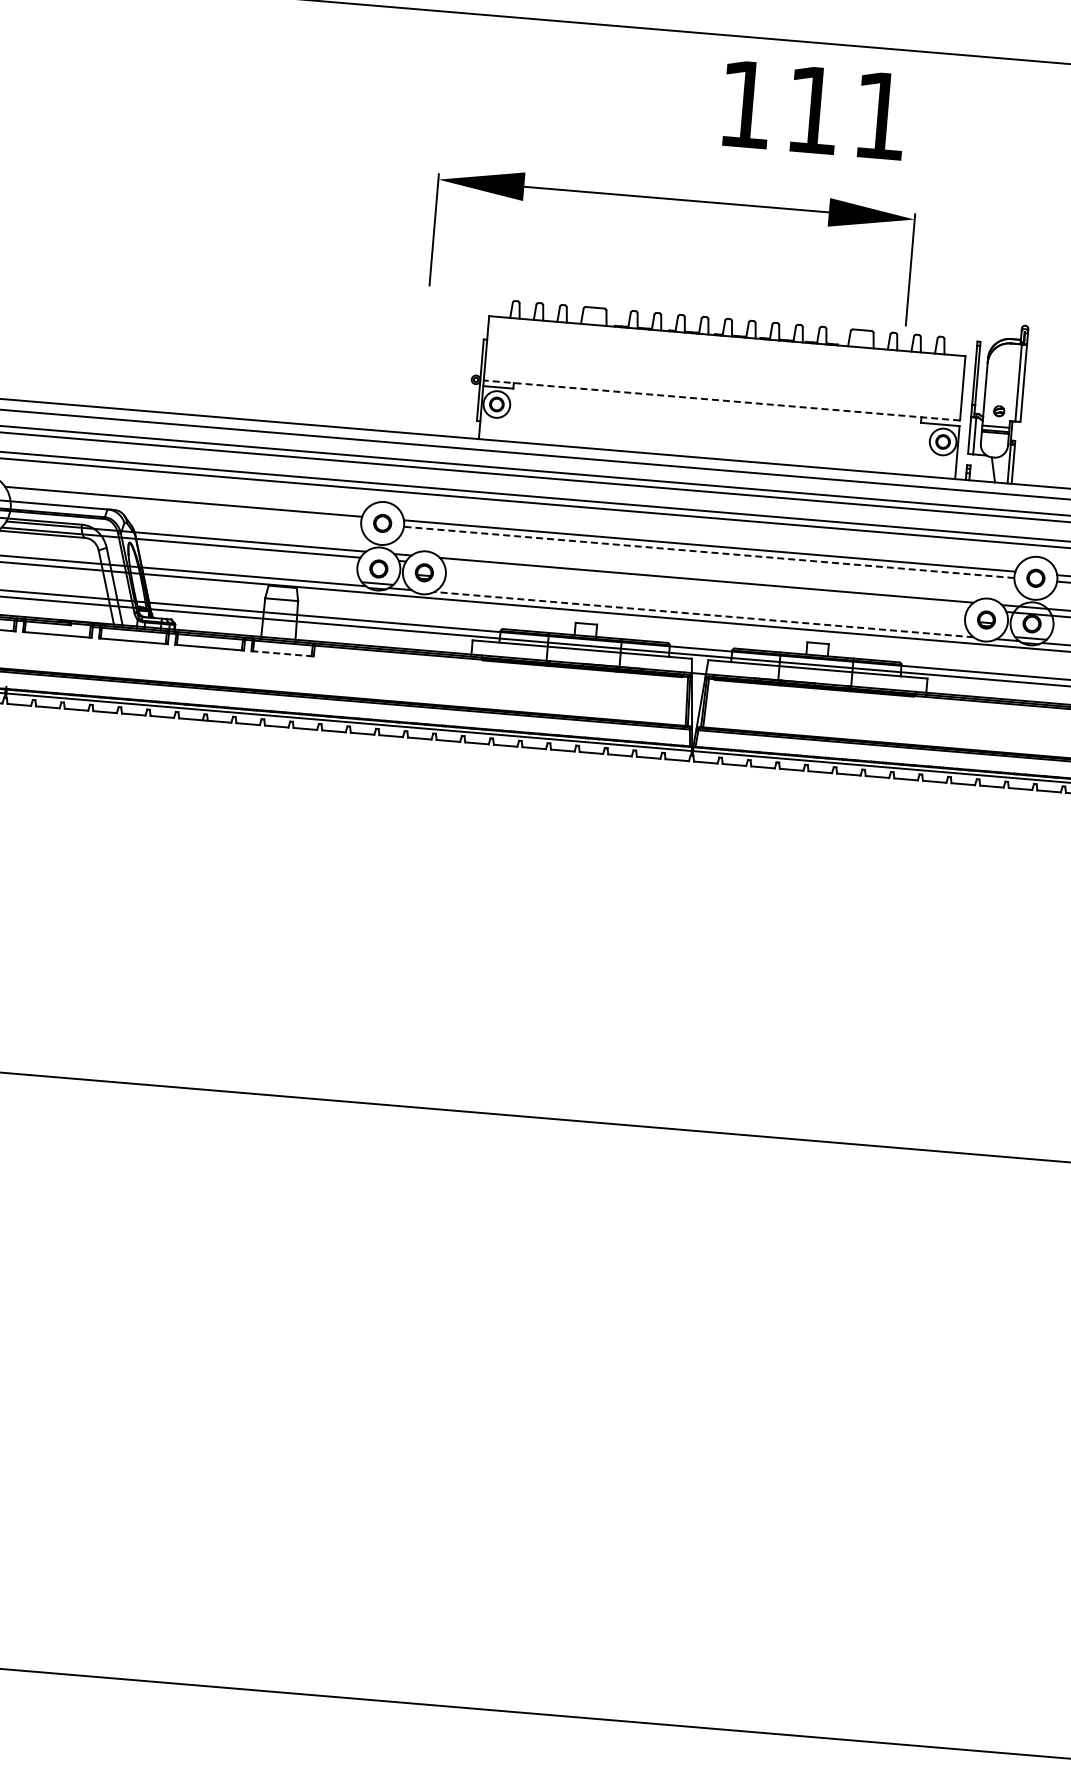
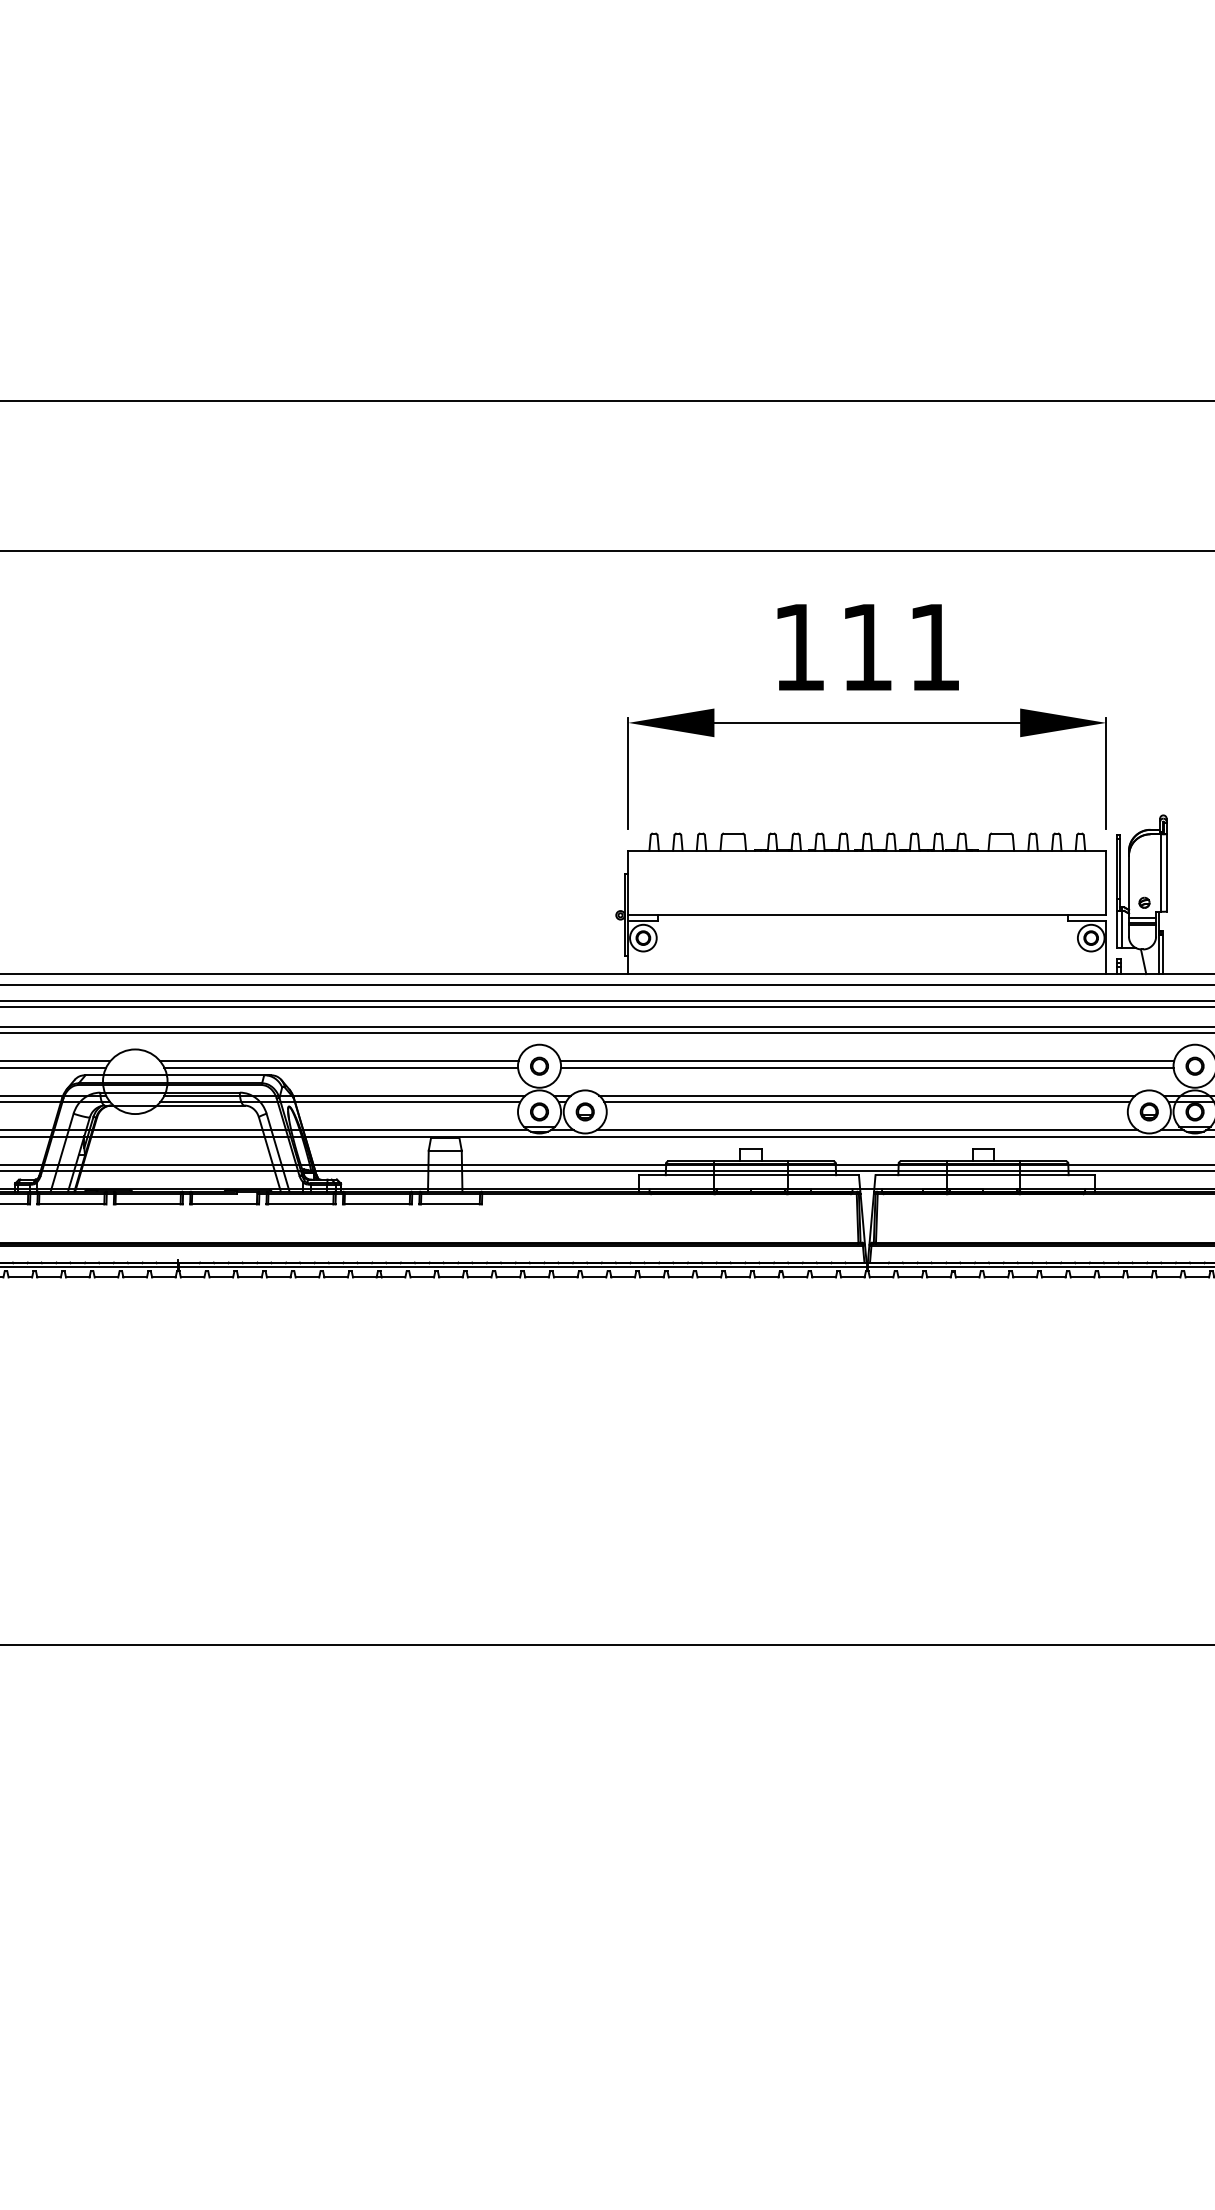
text: (813, 110) -> (867, 647), moved
part: (675, 200) -> (866, 723), moved
line: (722, 400) -> (867, 915), dashed -> solid
line: (185, 508) -> (341, 1067), added
line: (708, 552) -> (866, 1067), dashed -> solid
line: (706, 587) -> (867, 1102), added
line: (704, 614) -> (867, 1130), dashed -> solid
line: (283, 653) -> (451, 1204), dashed -> solid

